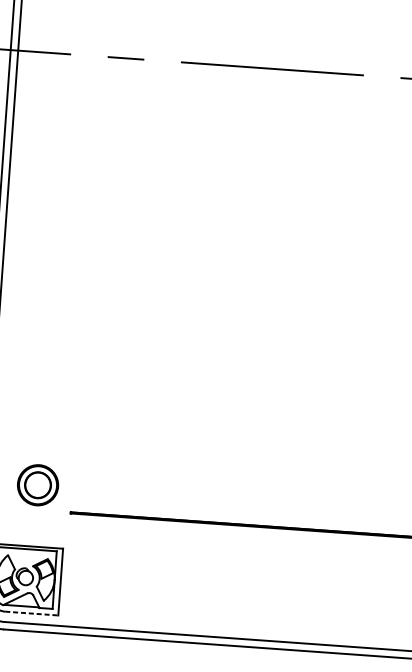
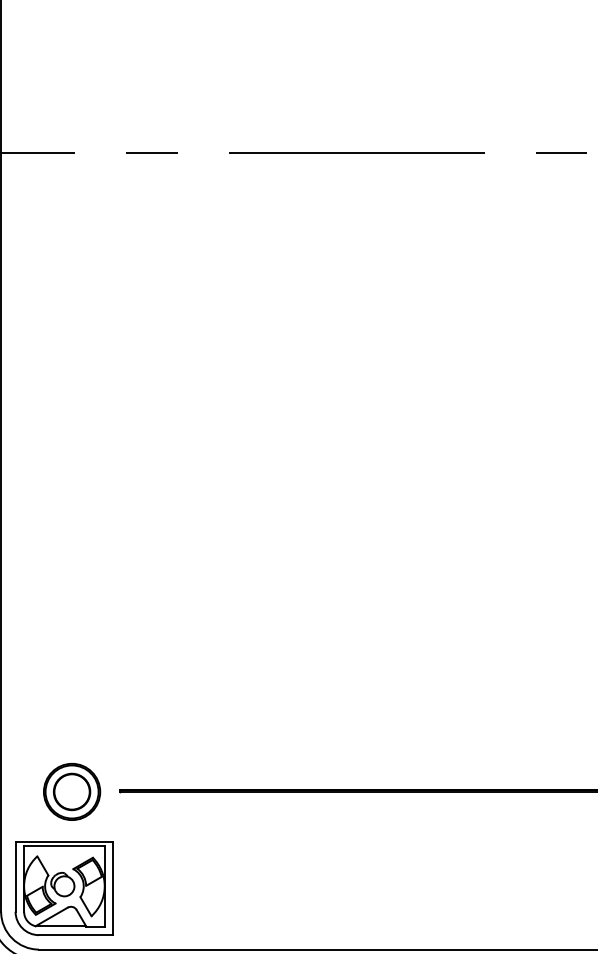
part: (38, 484) -> (72, 791), moved
line: (32, 613) -> (76, 935), dashed -> solid

